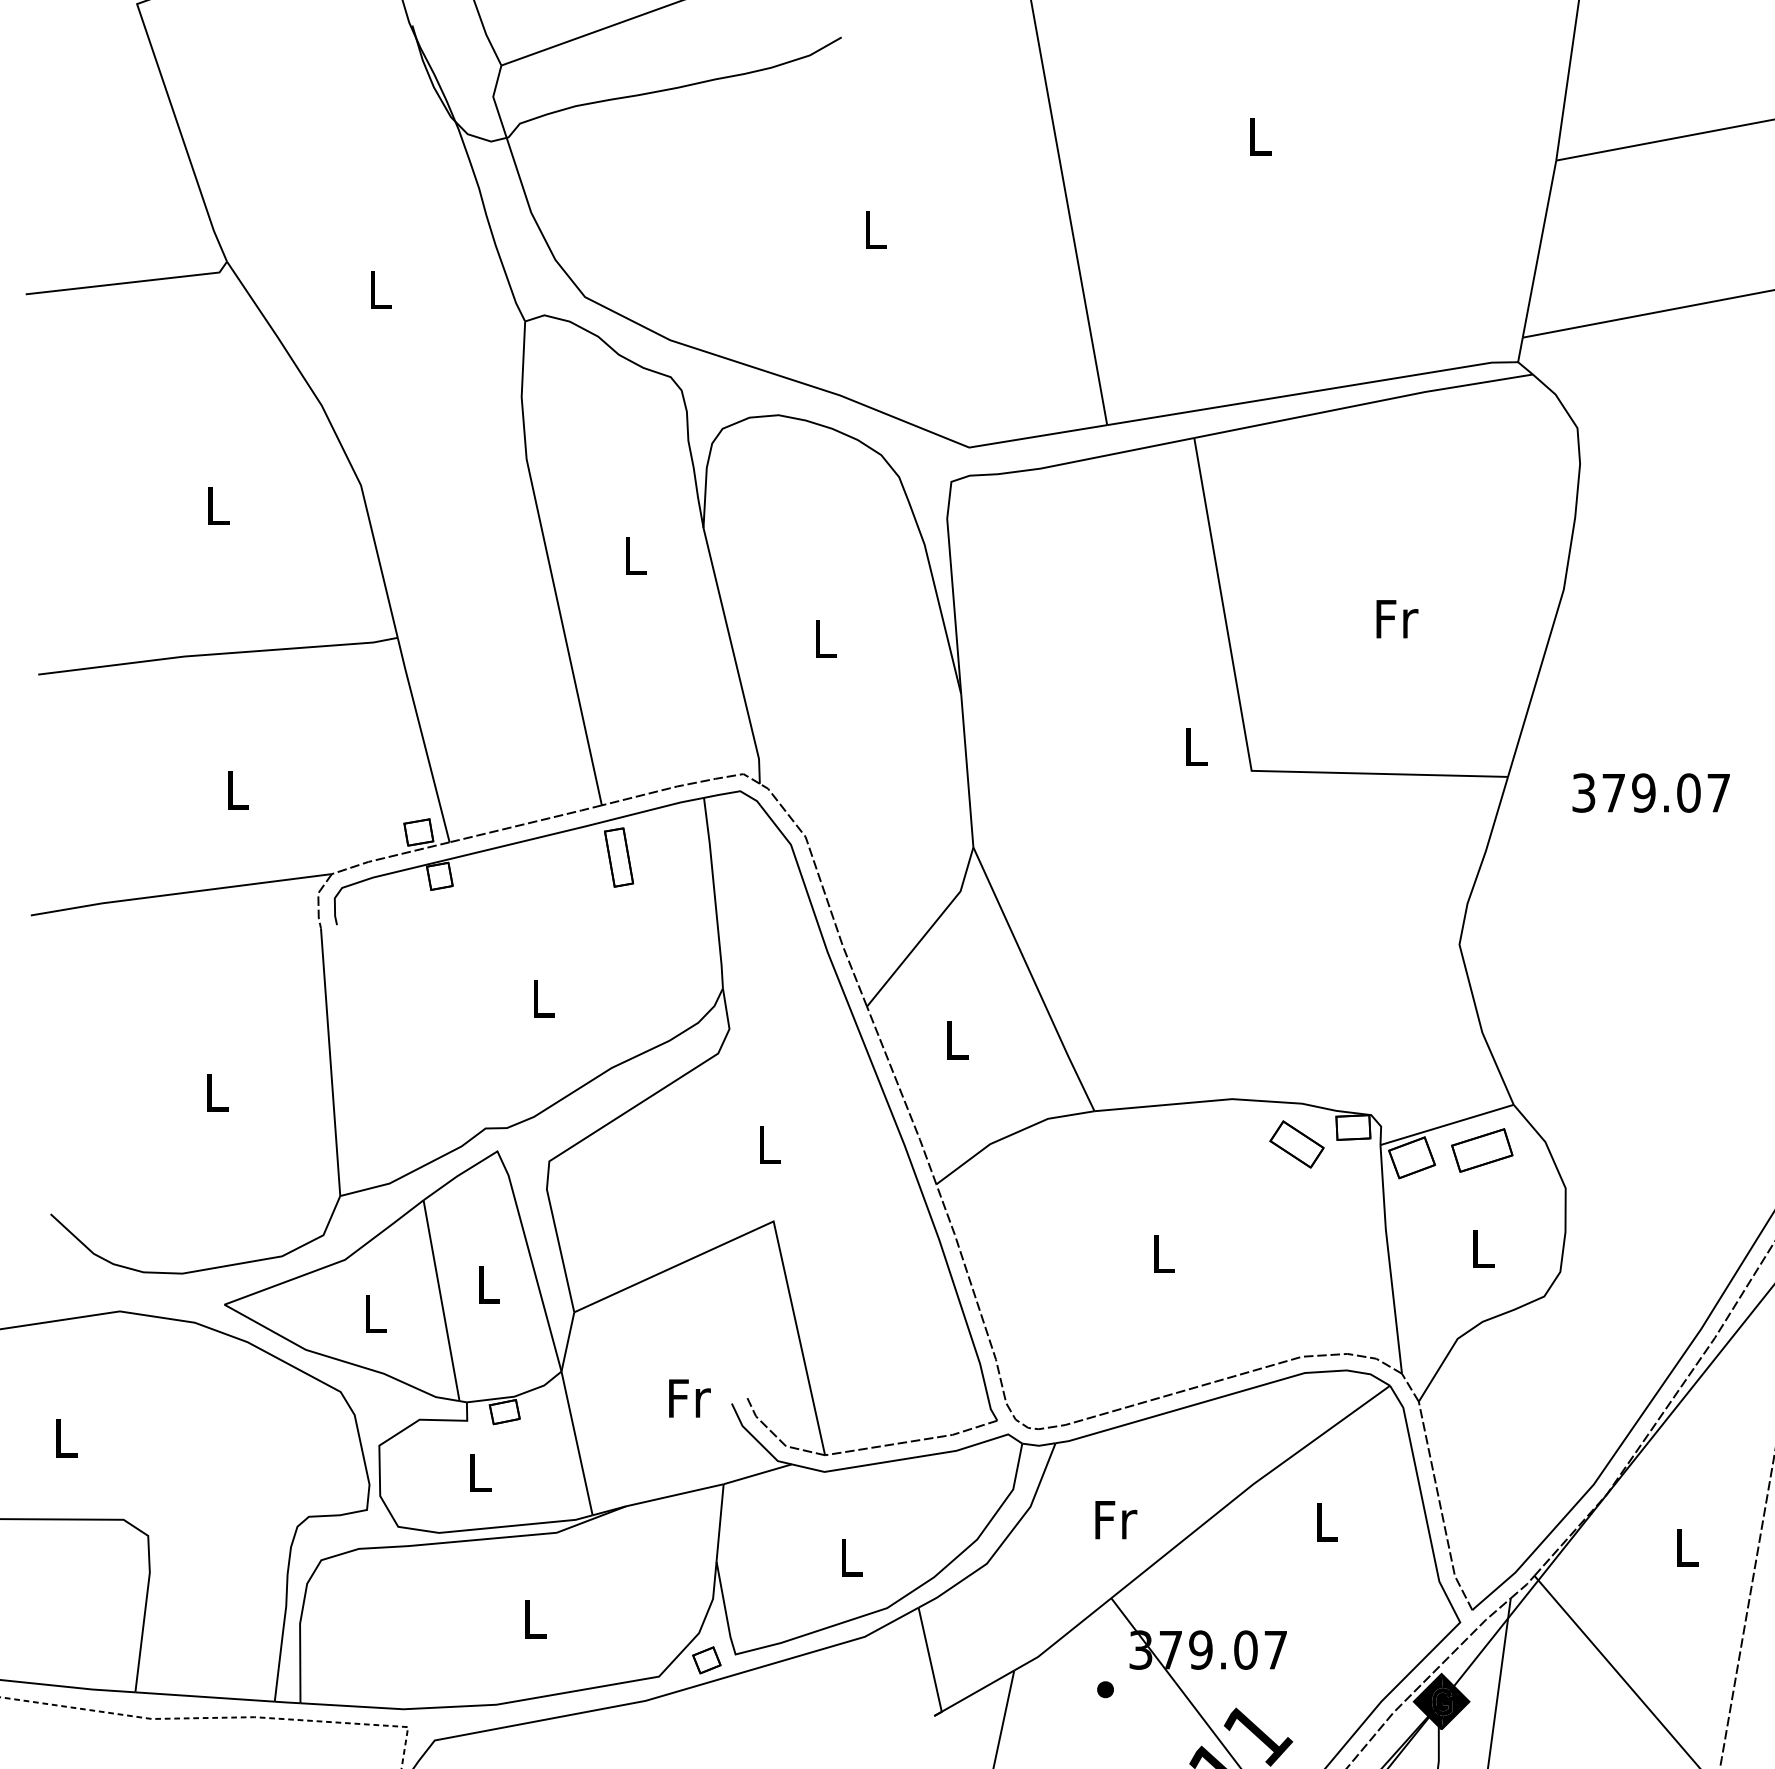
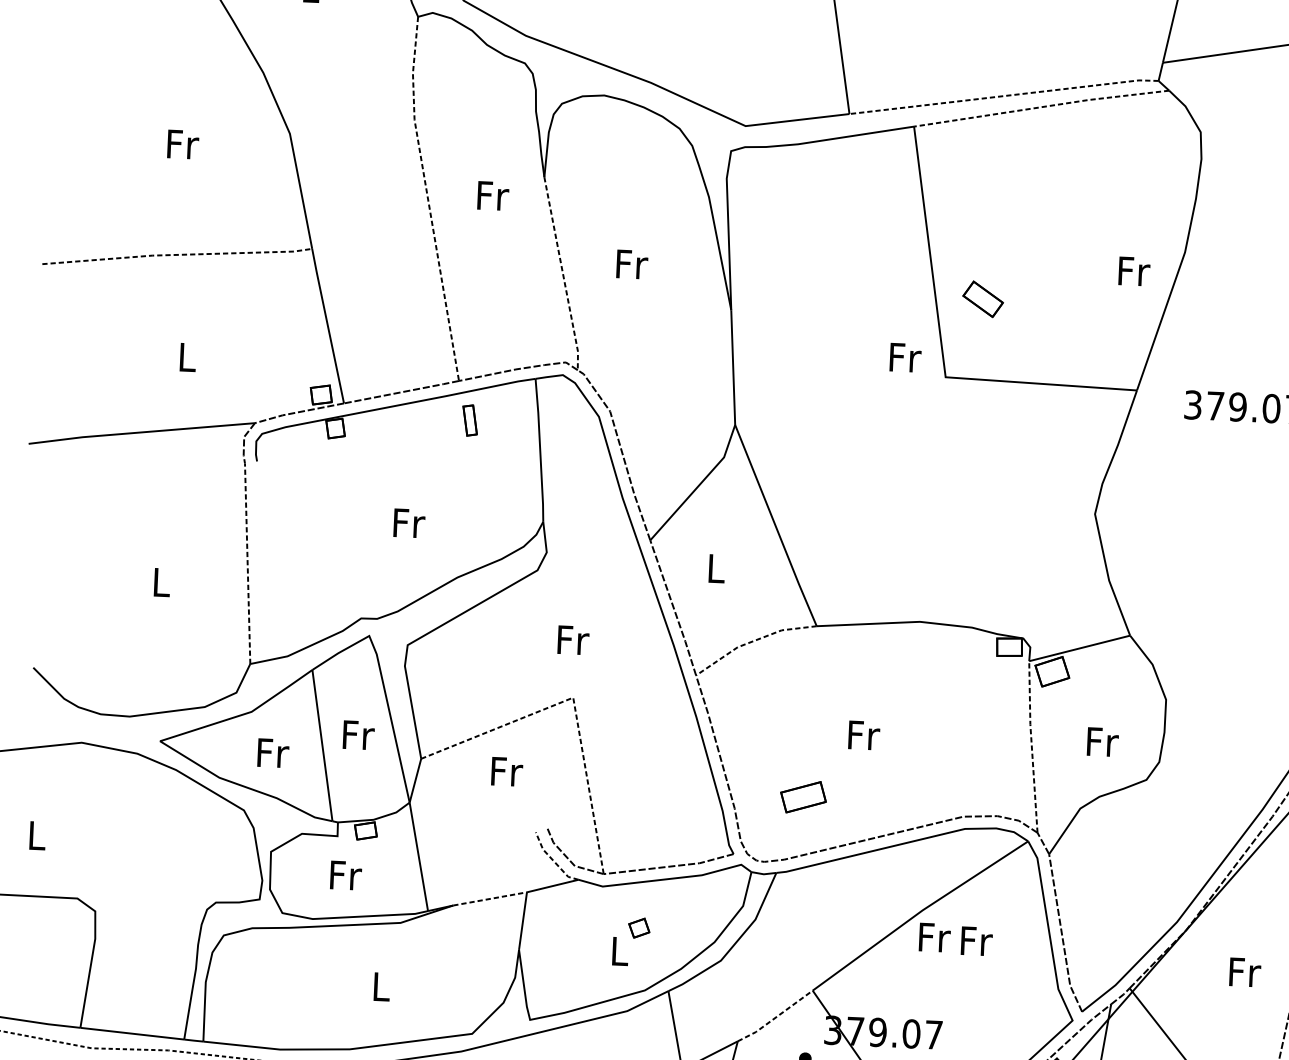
line: (1313, 391) -> (1004, 95), solid -> dashed
line: (1363, 404) -> (1041, 107), solid -> dashed
text: (219, 506) -> (183, 144), L -> Fr
text: (636, 556) -> (493, 196), L -> Fr
line: (549, 563) -> (428, 198), solid -> dashed
text: (1397, 619) -> (1134, 271), moved
text: (826, 639) -> (632, 264), L -> Fr
line: (218, 654) -> (177, 255), solid -> dashed
line: (734, 656) -> (563, 274), solid -> dashed
text: (1196, 747) -> (905, 357), L -> Fr
part: (619, 857) -> (470, 420), size x0.7
text: (544, 998) -> (409, 523), L -> Fr
line: (330, 1061) -> (247, 563), solid -> dashed
line: (1010, 1135) -> (753, 641), solid -> dashed
text: (770, 1144) -> (573, 640), L -> Fr
part: (1296, 1144) -> (982, 299), moved
part: (1482, 1150) -> (803, 797), moved
line: (775, 1231) -> (574, 705), solid -> dashed
text: (1483, 1248) -> (1102, 741), L -> Fr
text: (1164, 1254) -> (864, 735), L -> Fr
line: (1389, 1259) -> (1032, 747), solid -> dashed
text: (489, 1284) -> (358, 735), L -> Fr
text: (376, 1313) -> (273, 752), L -> Fr
text: (689, 1398) -> (506, 771), moved
line: (756, 1440) -> (553, 860), solid -> dashed
text: (481, 1472) -> (346, 875), L -> Fr
line: (675, 1495) -> (490, 899), solid -> dashed
text: (1116, 1520) -> (935, 937), moved
text: (1327, 1522) -> (976, 941), L -> Fr
text: (1687, 1547) -> (1244, 972), L -> Fr
line: (1063, 1636) -> (775, 1017), solid -> dashed
part: (706, 1660) -> (639, 928), moved

